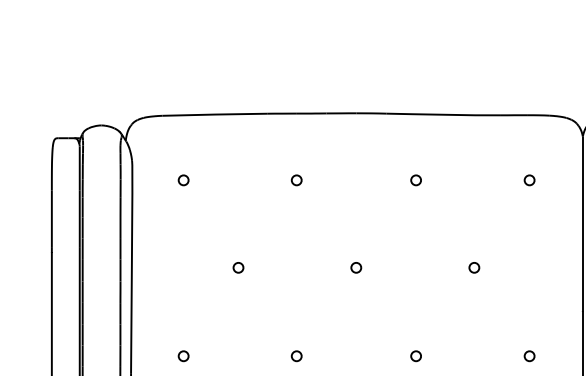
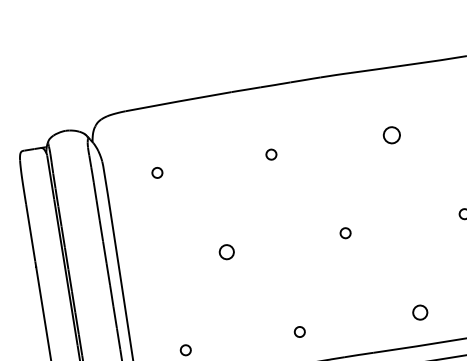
circle: (415, 180) -> (391, 135), size x1.6
circle: (238, 267) -> (226, 251), size x1.4
circle: (415, 356) -> (419, 313), size x1.4

